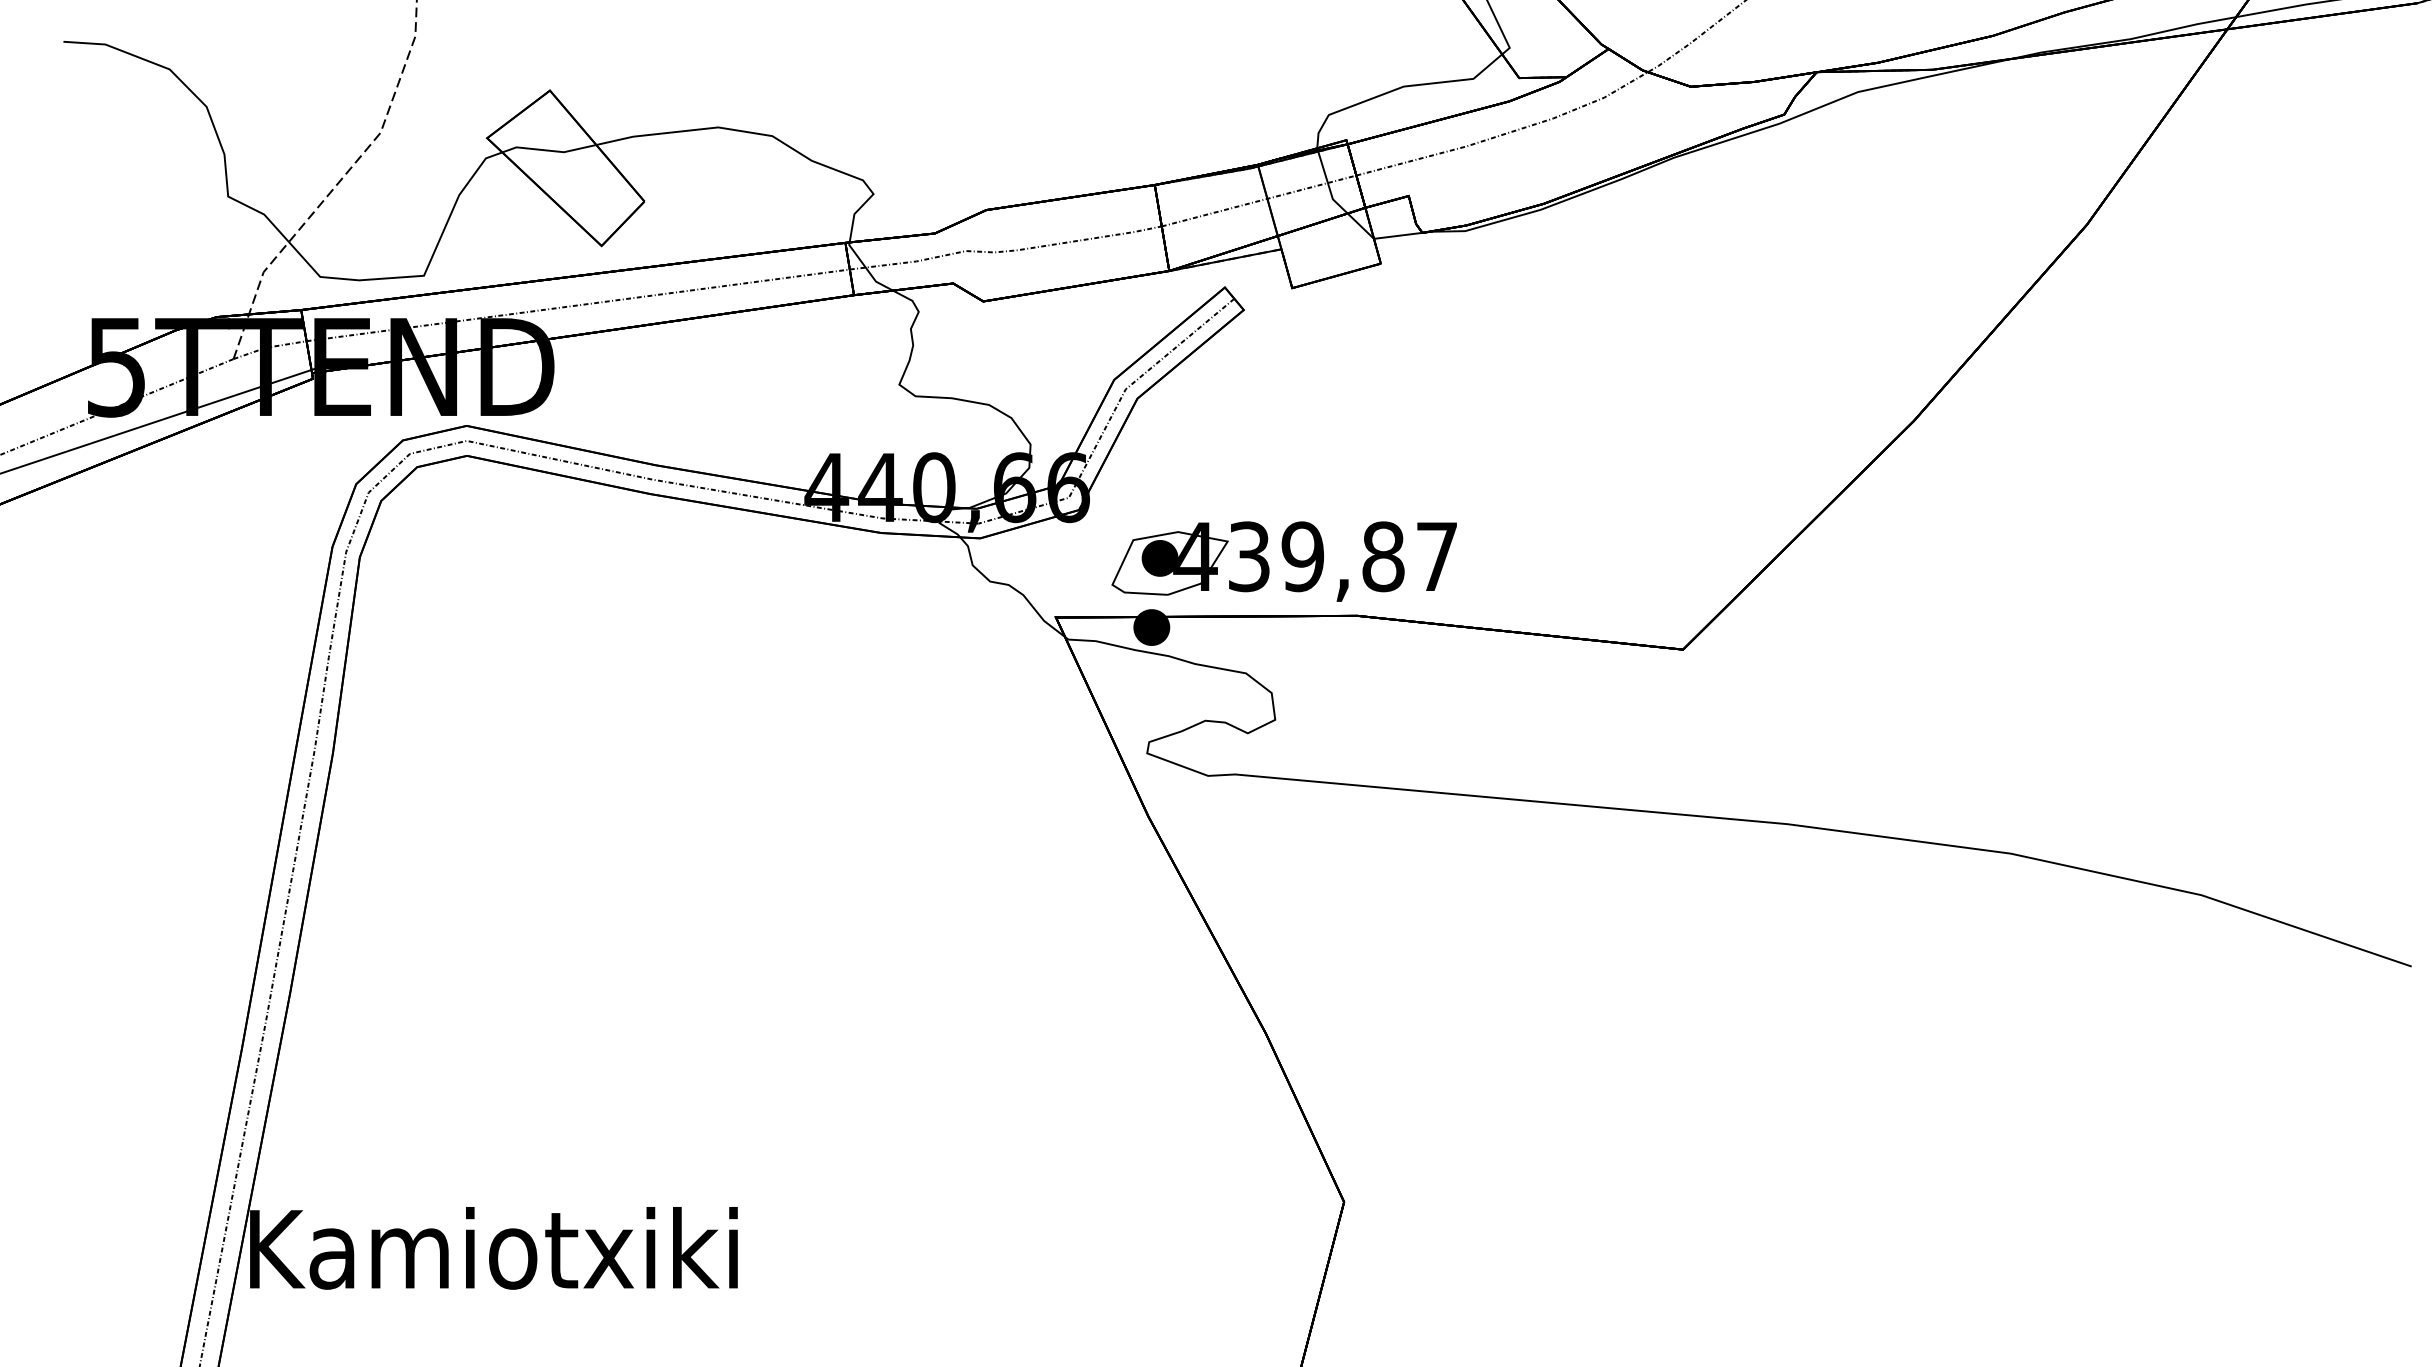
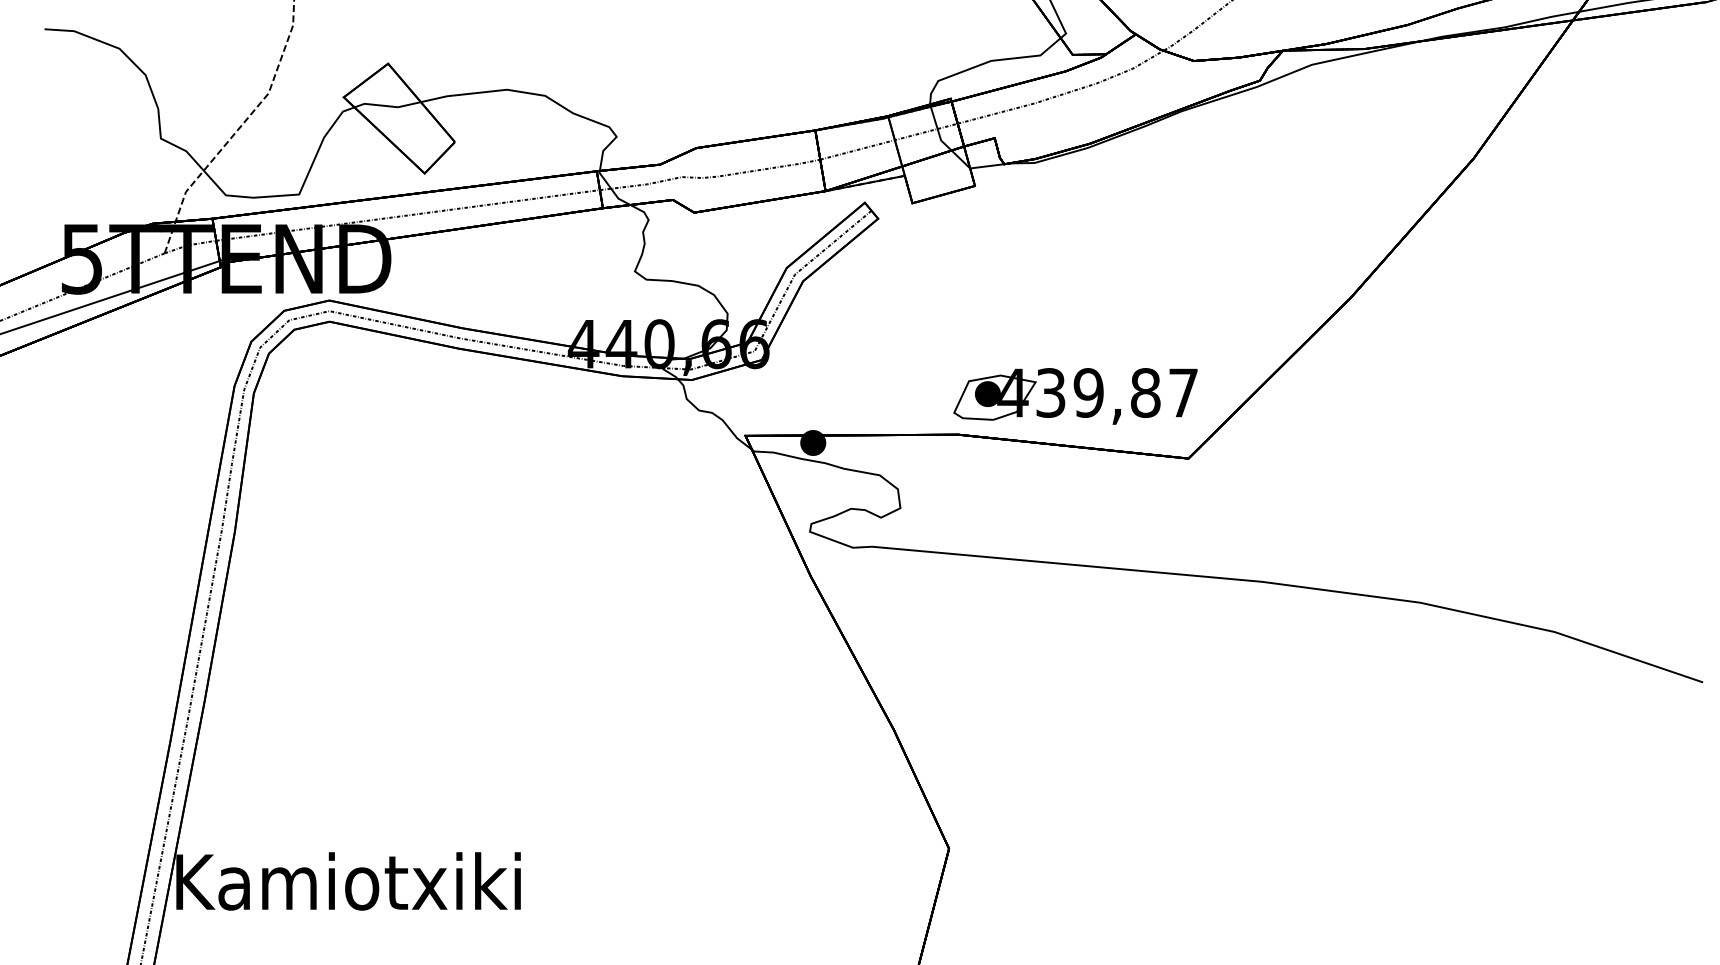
part: (1283, 561) -> (1075, 396), moved

